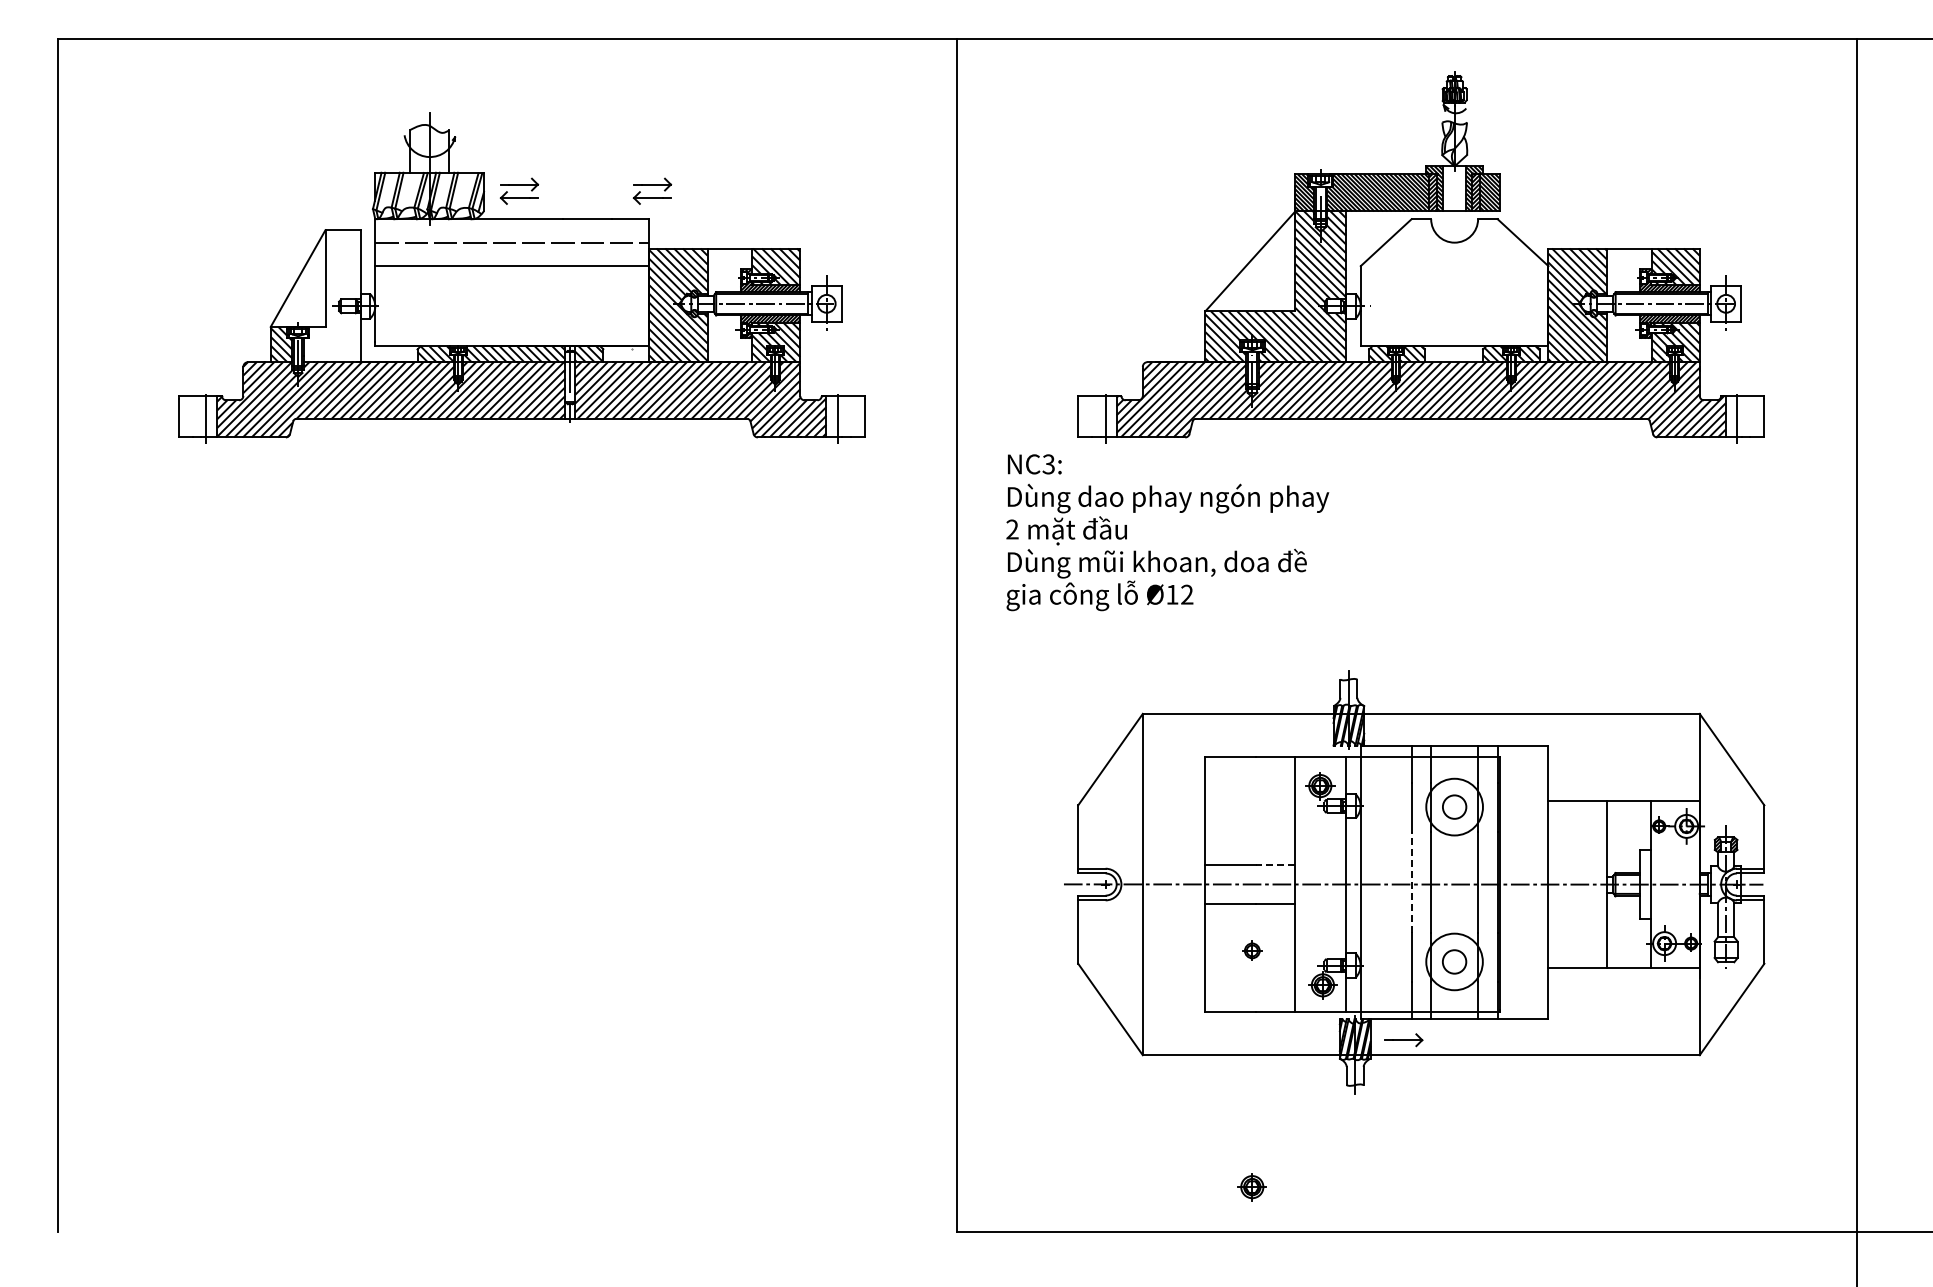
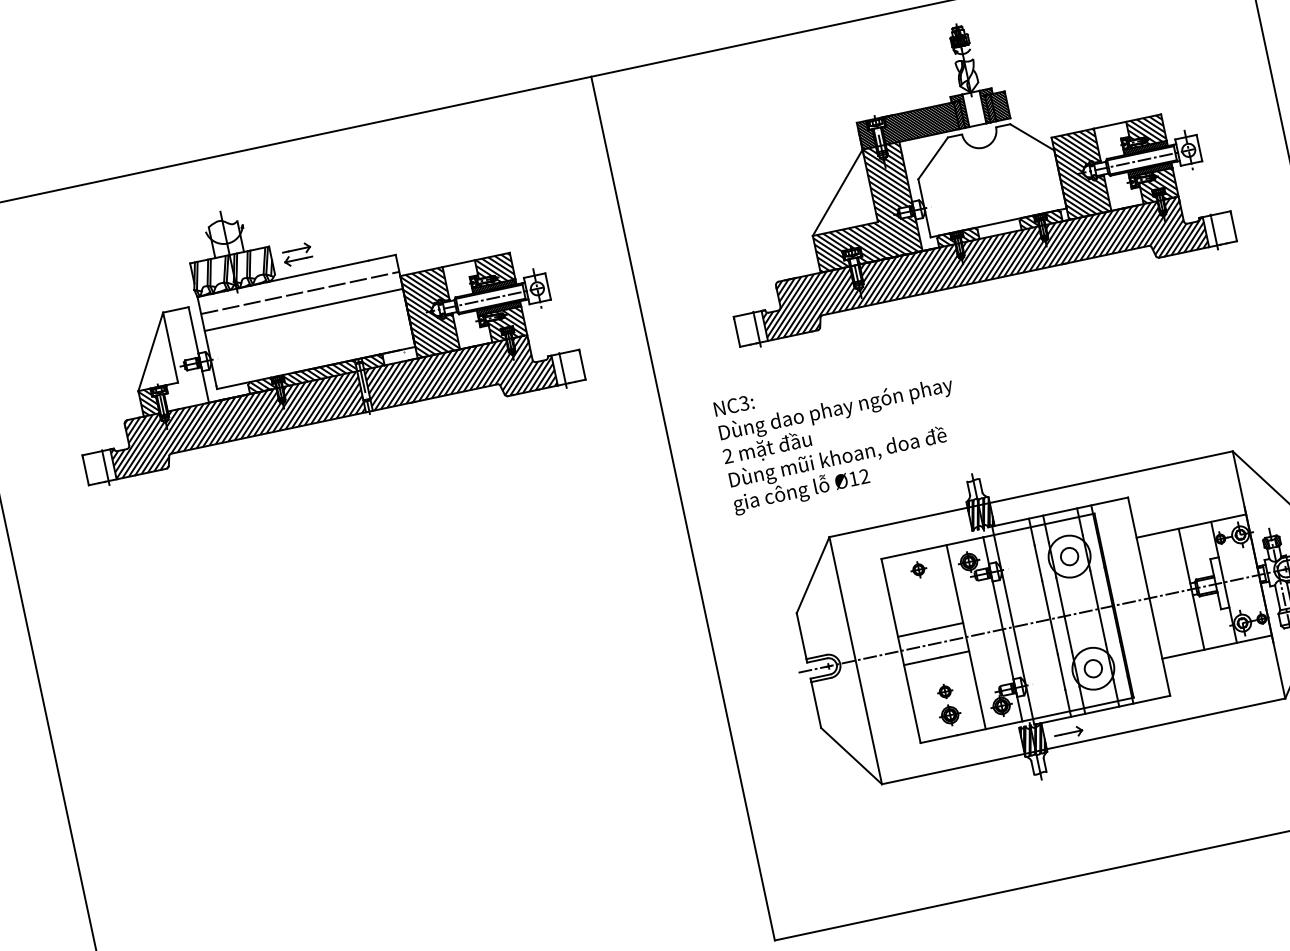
part: (652, 190) -> (393, 233), removed
text: (1167, 532) -> (840, 434), moved
part: (1251, 782) -> (918, 570), added
line: (1275, 864) -> (948, 625), dashed -> solid
line: (1411, 882) -> (1049, 617), dashed -> solid
part: (1251, 1187) -> (949, 715), moved

